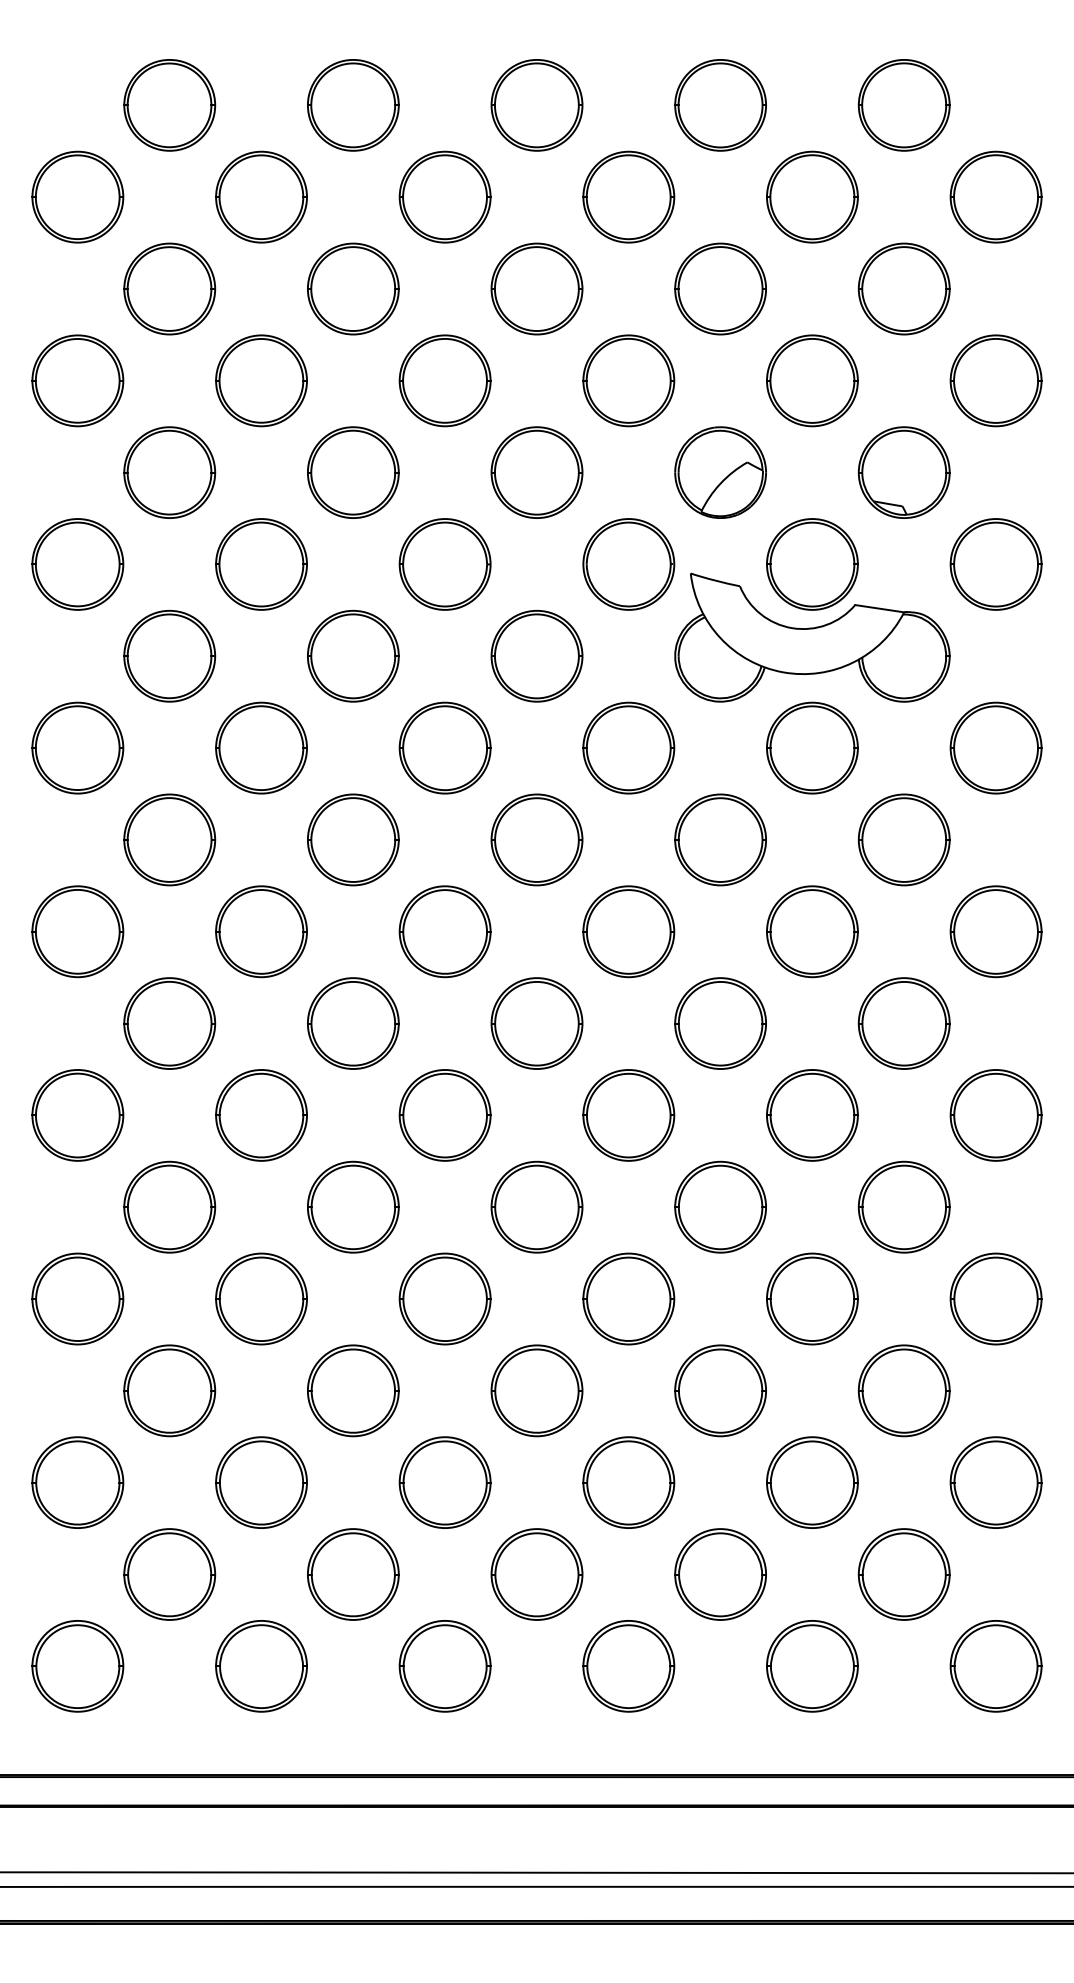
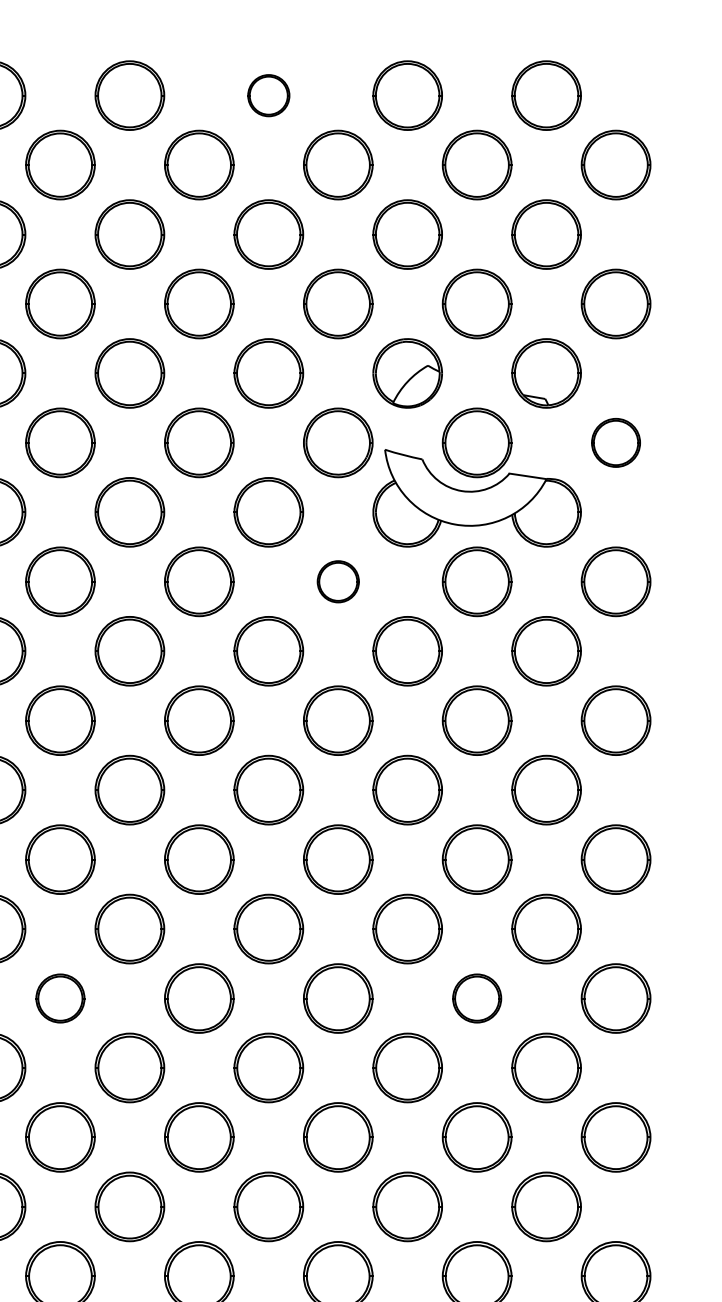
part: (536, 105) -> (268, 95), size x0.6
part: (995, 564) -> (615, 442), size x0.7
part: (628, 747) -> (338, 581), size x0.6
part: (261, 1298) -> (60, 998), size x0.7
part: (812, 1298) -> (477, 998), size x0.7

